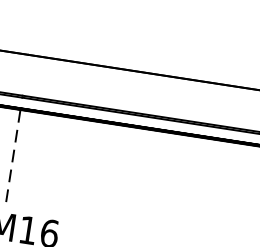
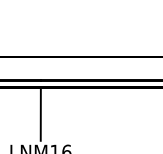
line: (12, 157) -> (40, 114), dashed -> solid

